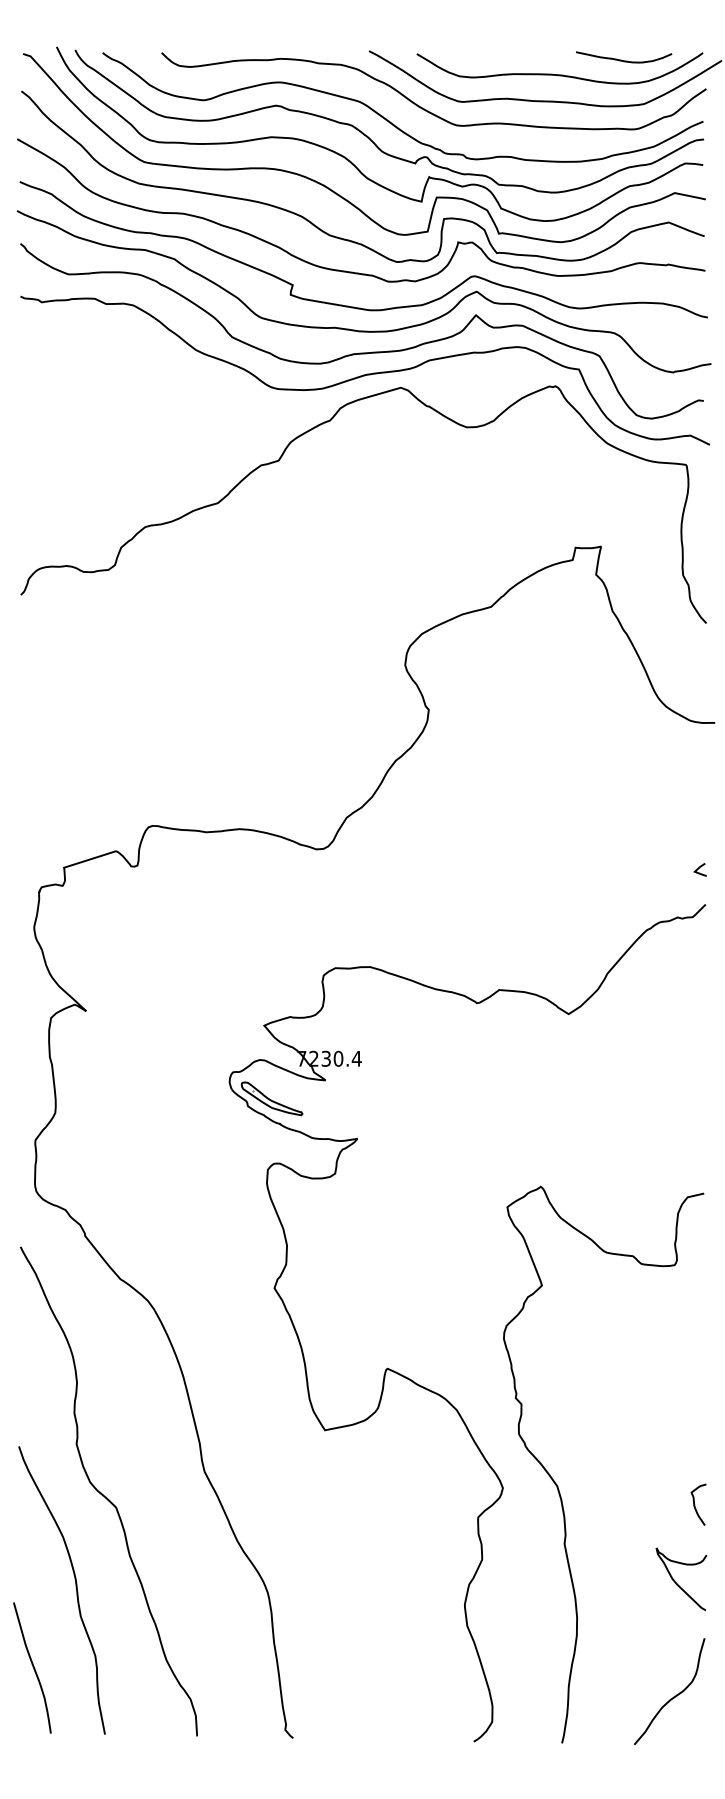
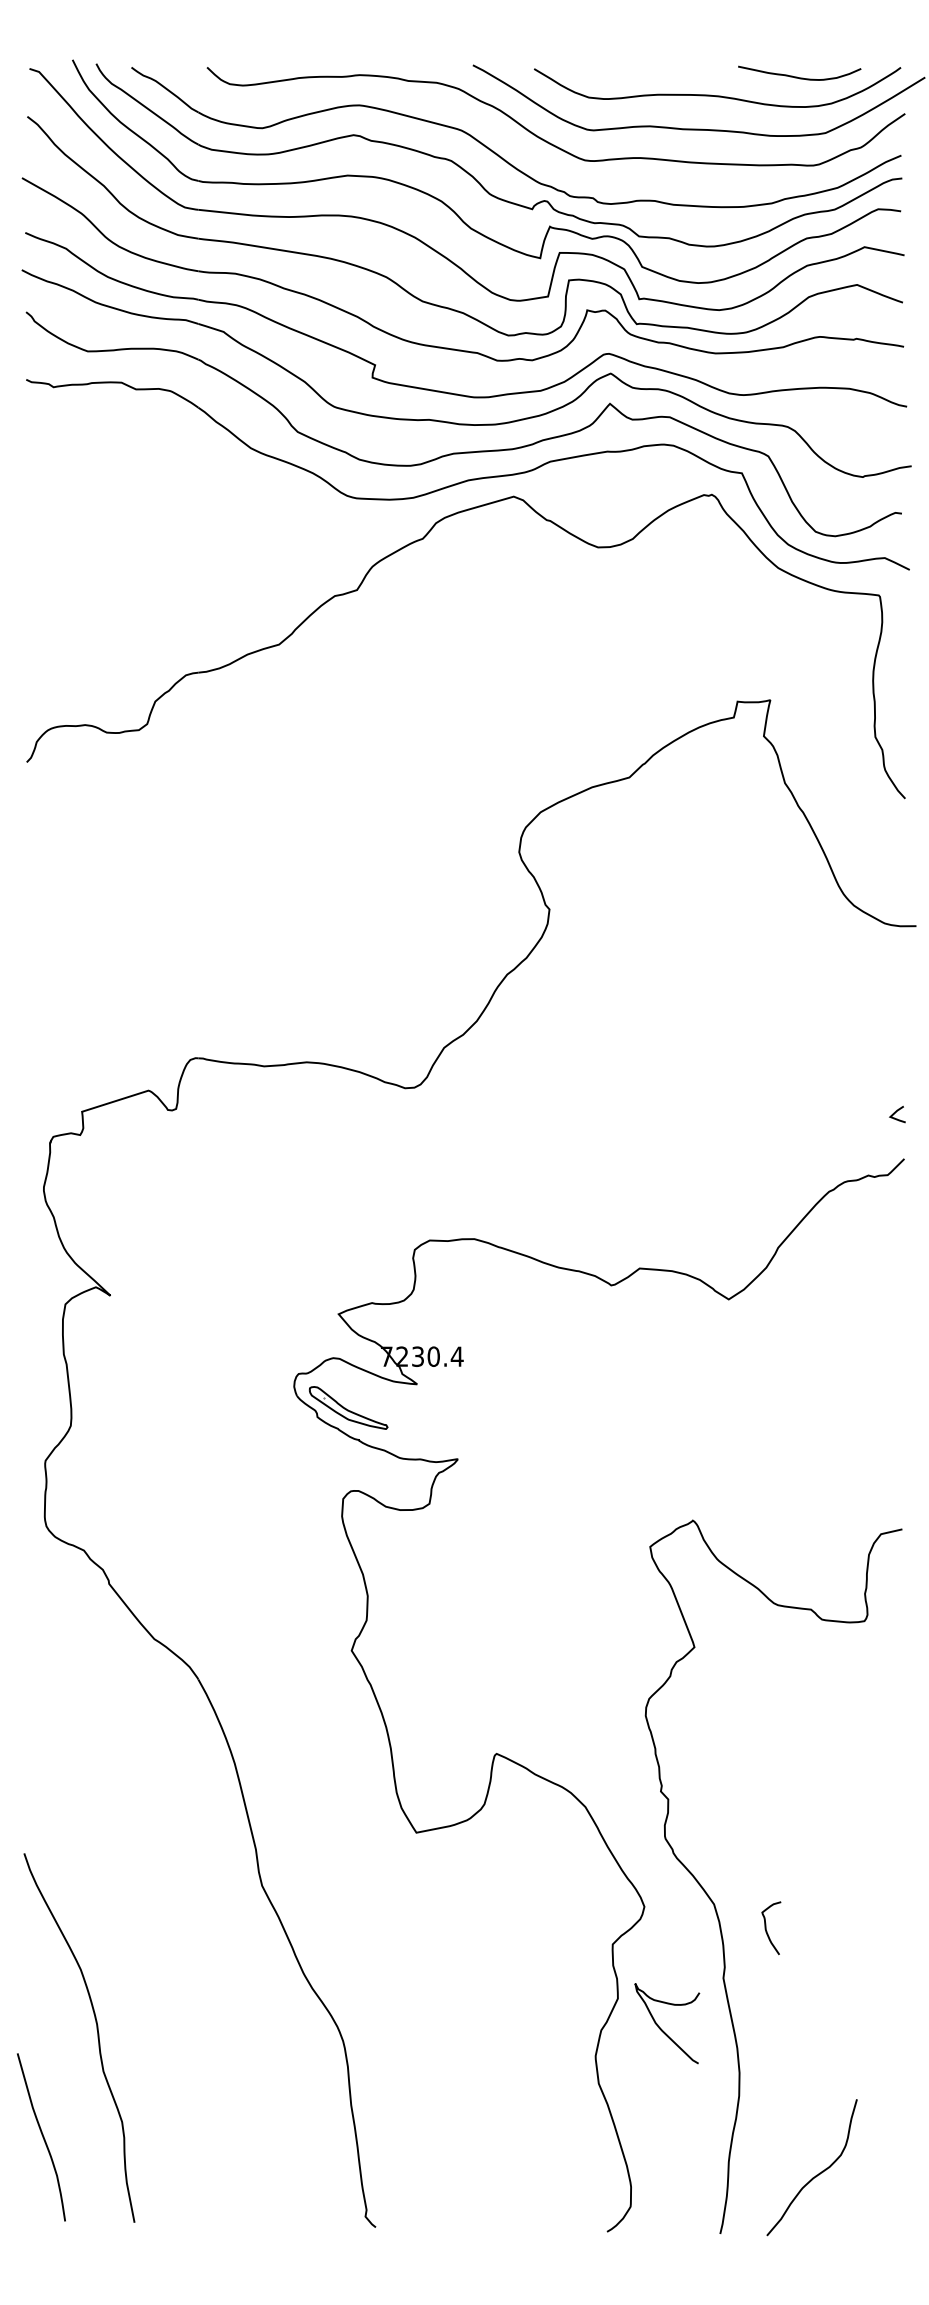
part: (105, 1495) -> (134, 1916), removed
curve: (694, 1505) -> (766, 1928), moved
curve: (676, 1583) -> (661, 2028), moved
curve: (673, 1696) -> (816, 2174), moved

